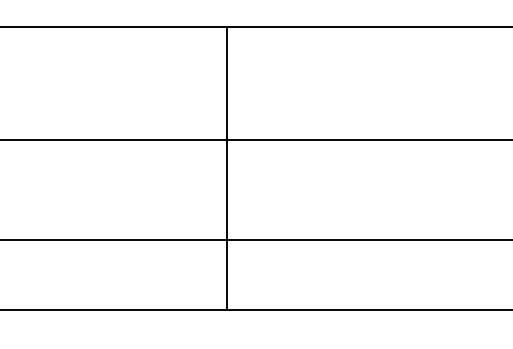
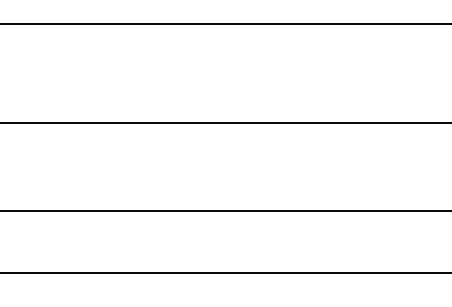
line: (226, 168) -> (199, 148), removed

